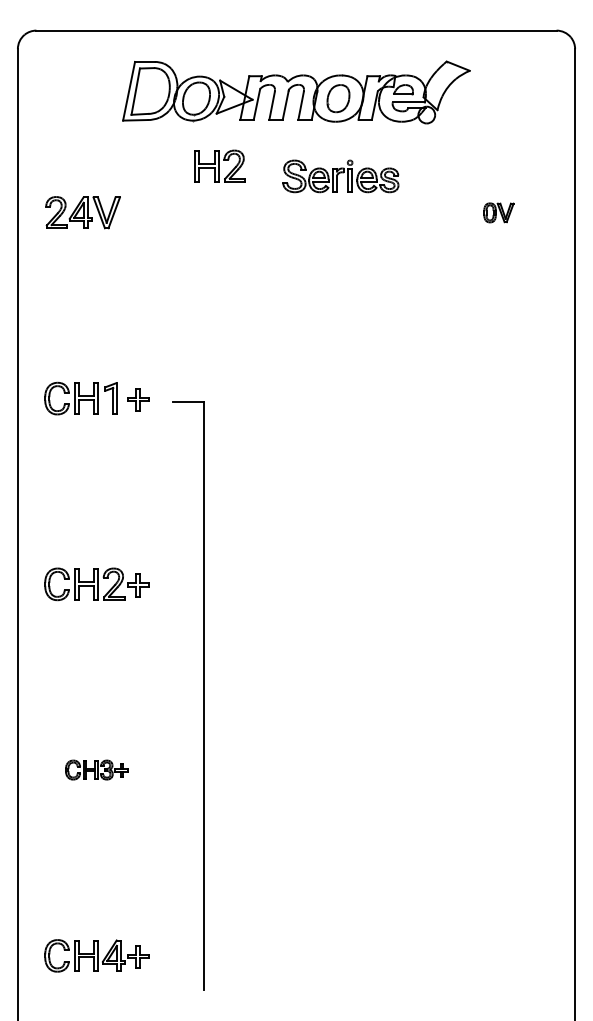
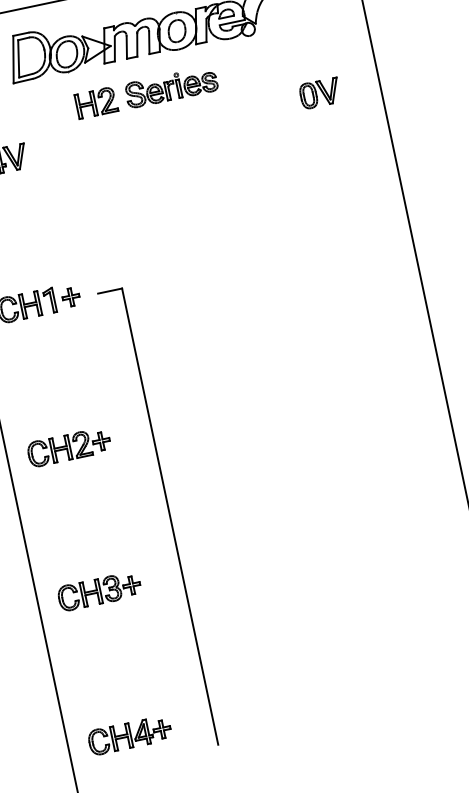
part: (340, 176) -> (171, 87), moved
part: (498, 212) -> (319, 93), size x1.67
part: (96, 769) -> (99, 590), size x1.67

